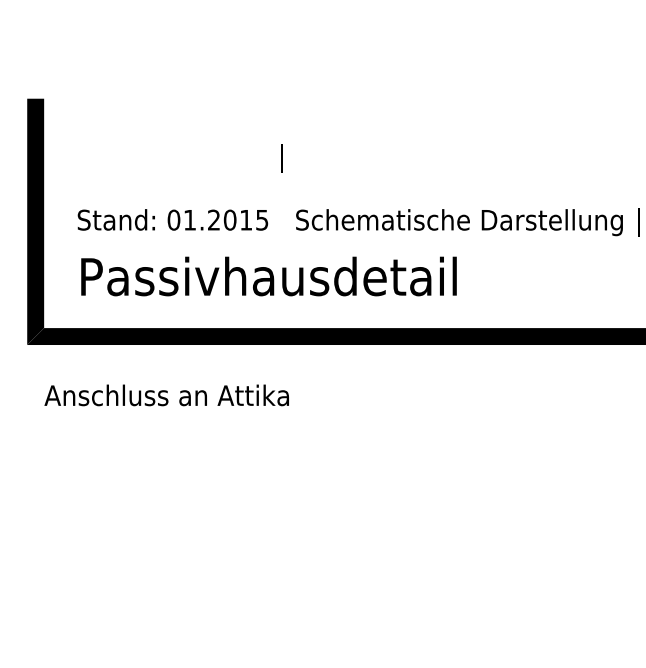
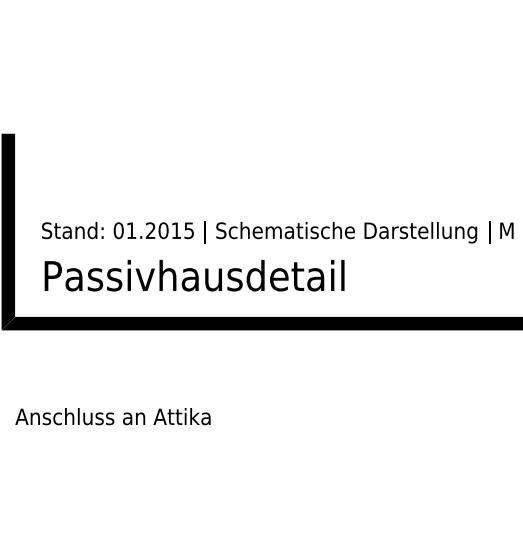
line: (281, 158) -> (204, 232), moved
text: (166, 395) -> (112, 416), moved

